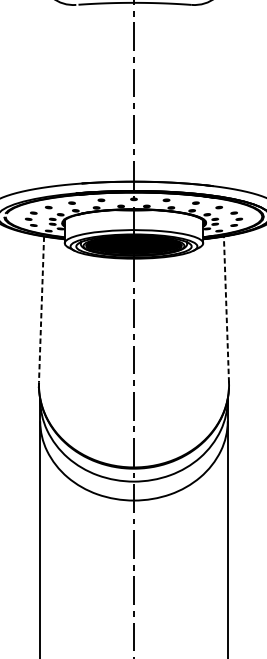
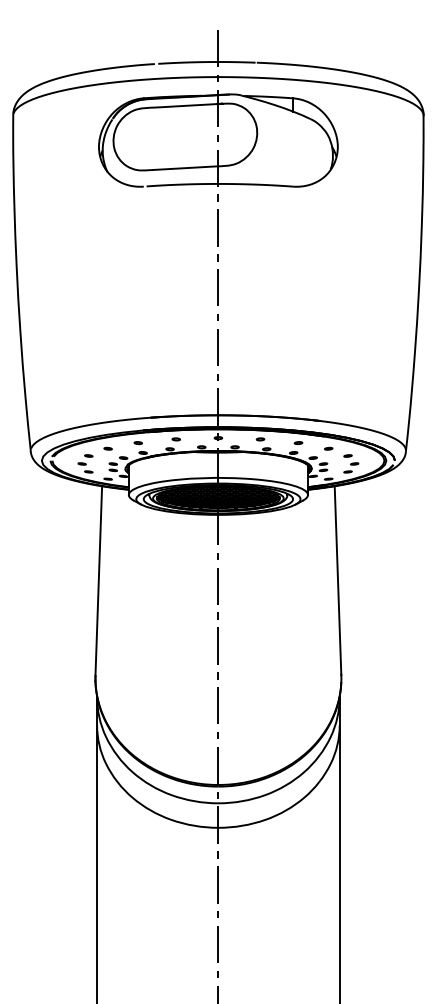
line: (41, 309) -> (98, 580), dashed -> solid
line: (226, 309) -> (338, 580), dashed -> solid

